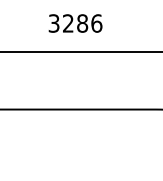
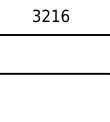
text: (82, 22) -> (55, 15), 3286 -> 3216

